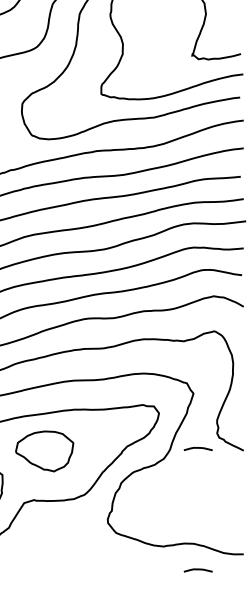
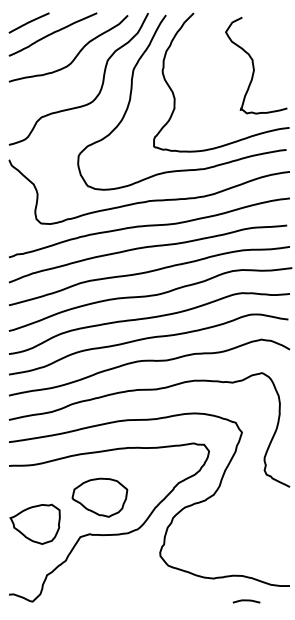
curve: (198, 449) -> (246, 485), removed
part: (44, 451) -> (99, 497), moved

